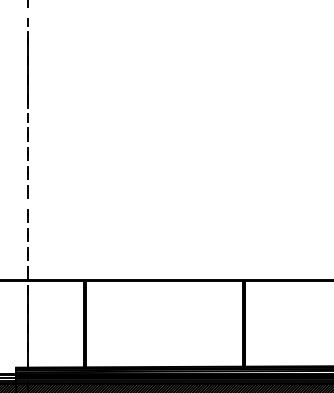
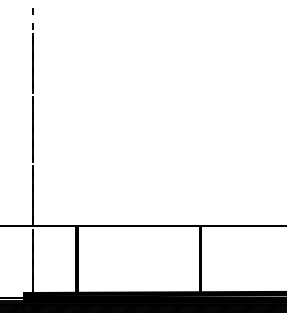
line: (28, 156) -> (33, 129), dashed -> solid
line: (28, 242) -> (33, 196), dashed -> solid

